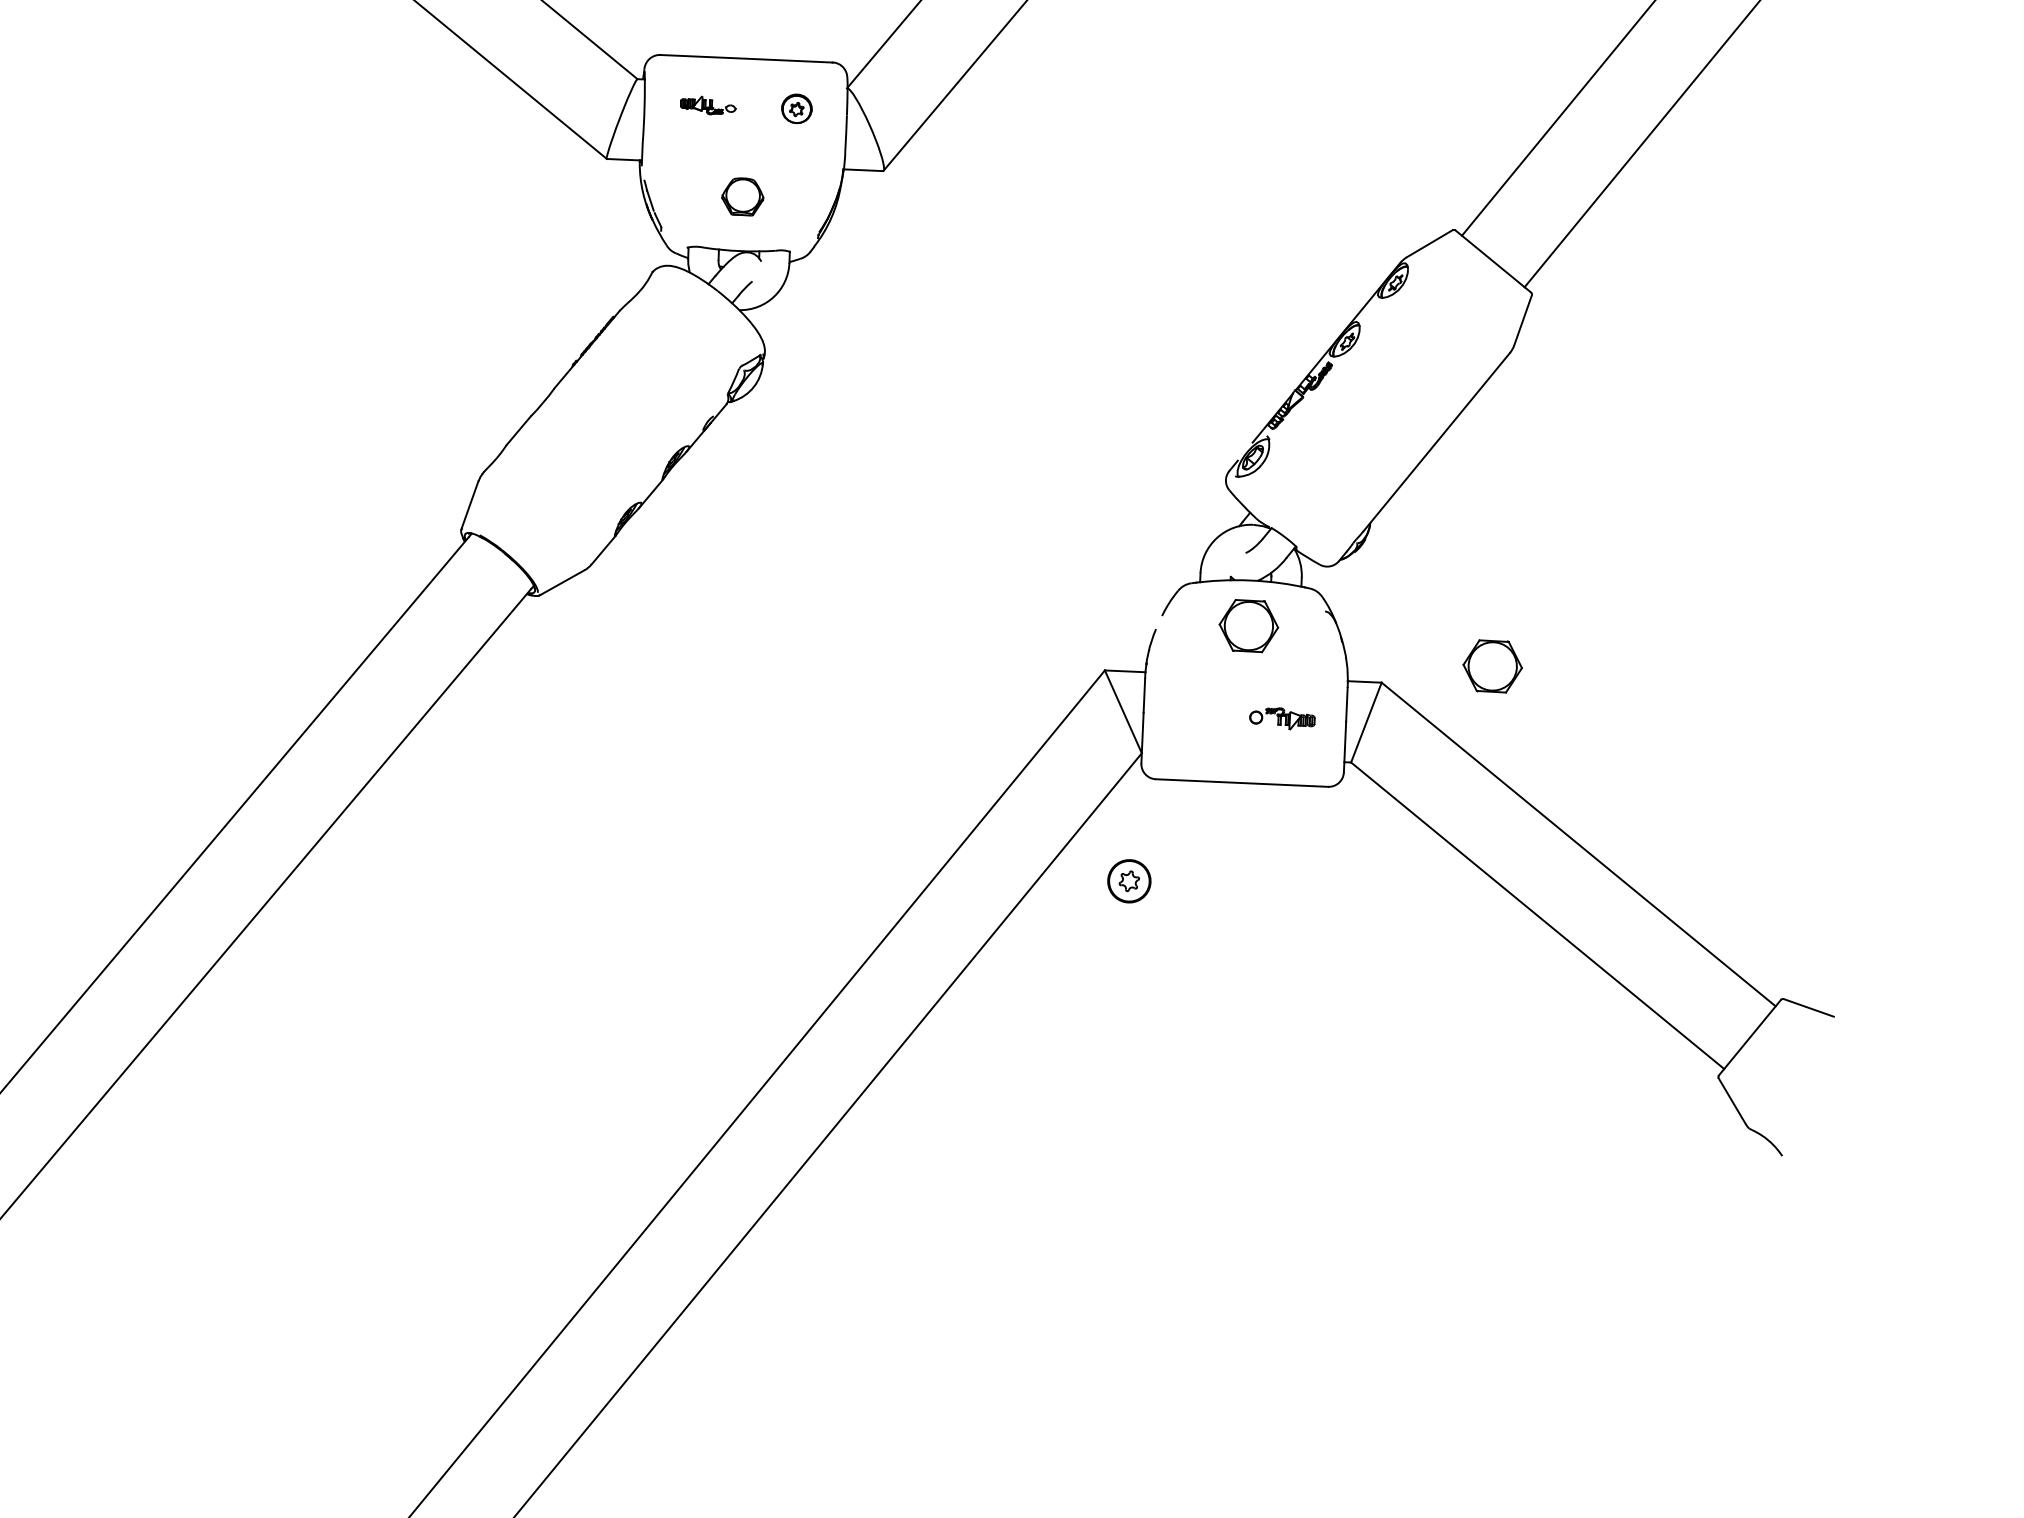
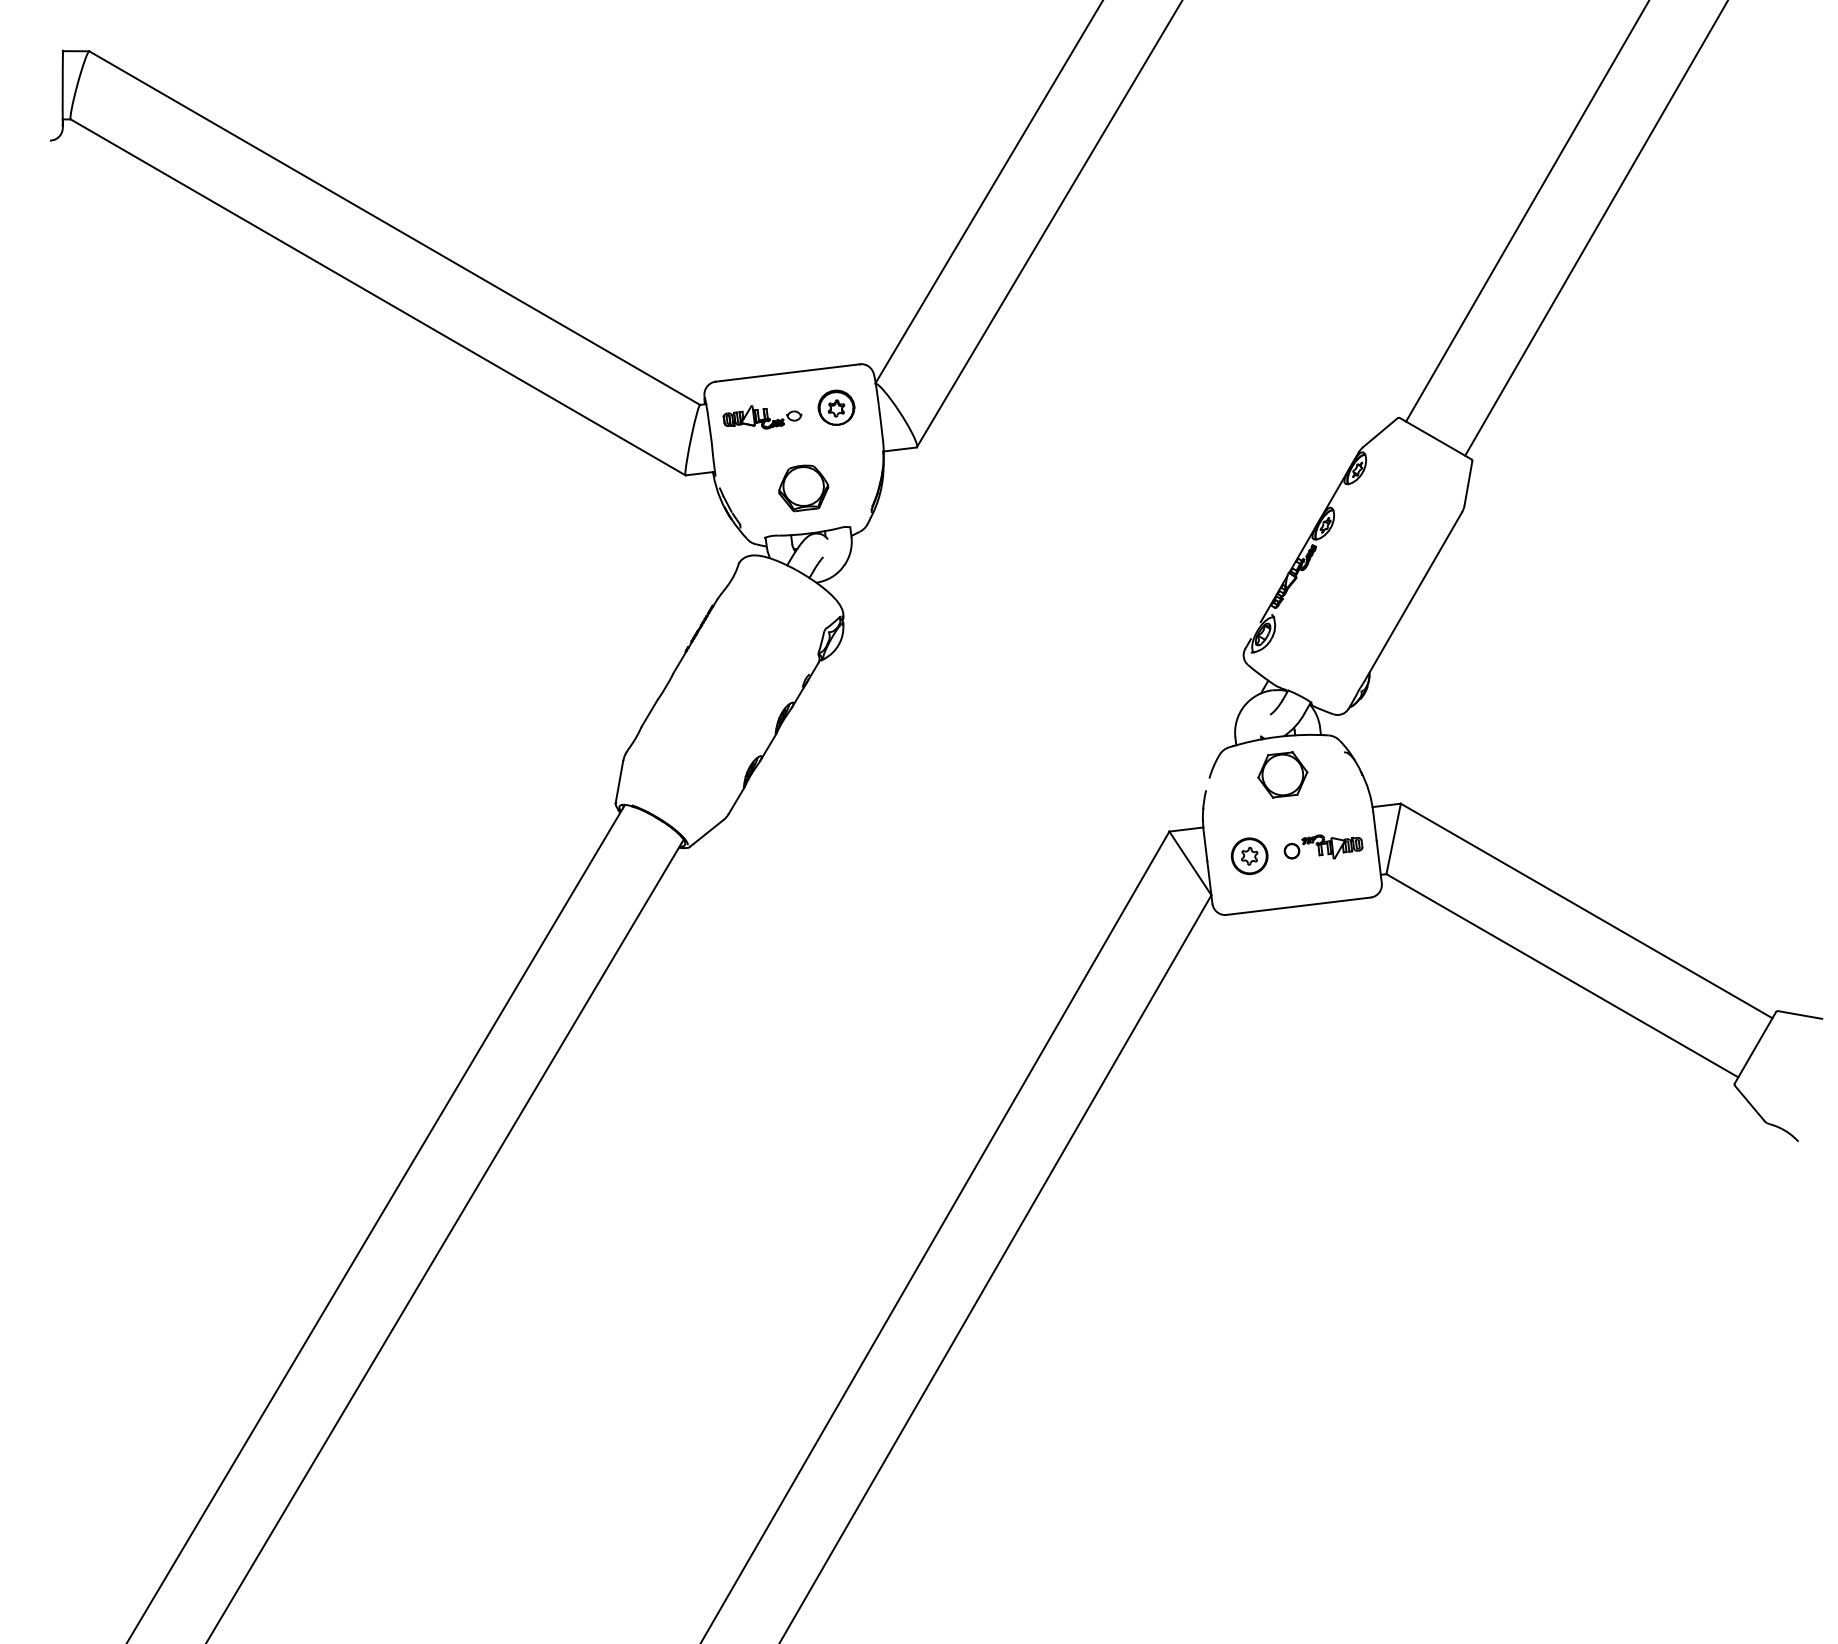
part: (708, 106) -> (762, 417), size x1.67
part: (796, 108) -> (836, 407), size x1.43
part: (742, 197) -> (803, 488), size x1.43
part: (1492, 665) -> (1490, 774), removed
part: (1282, 717) -> (1323, 846), size x1.43
part: (1129, 881) -> (1249, 856), moved

